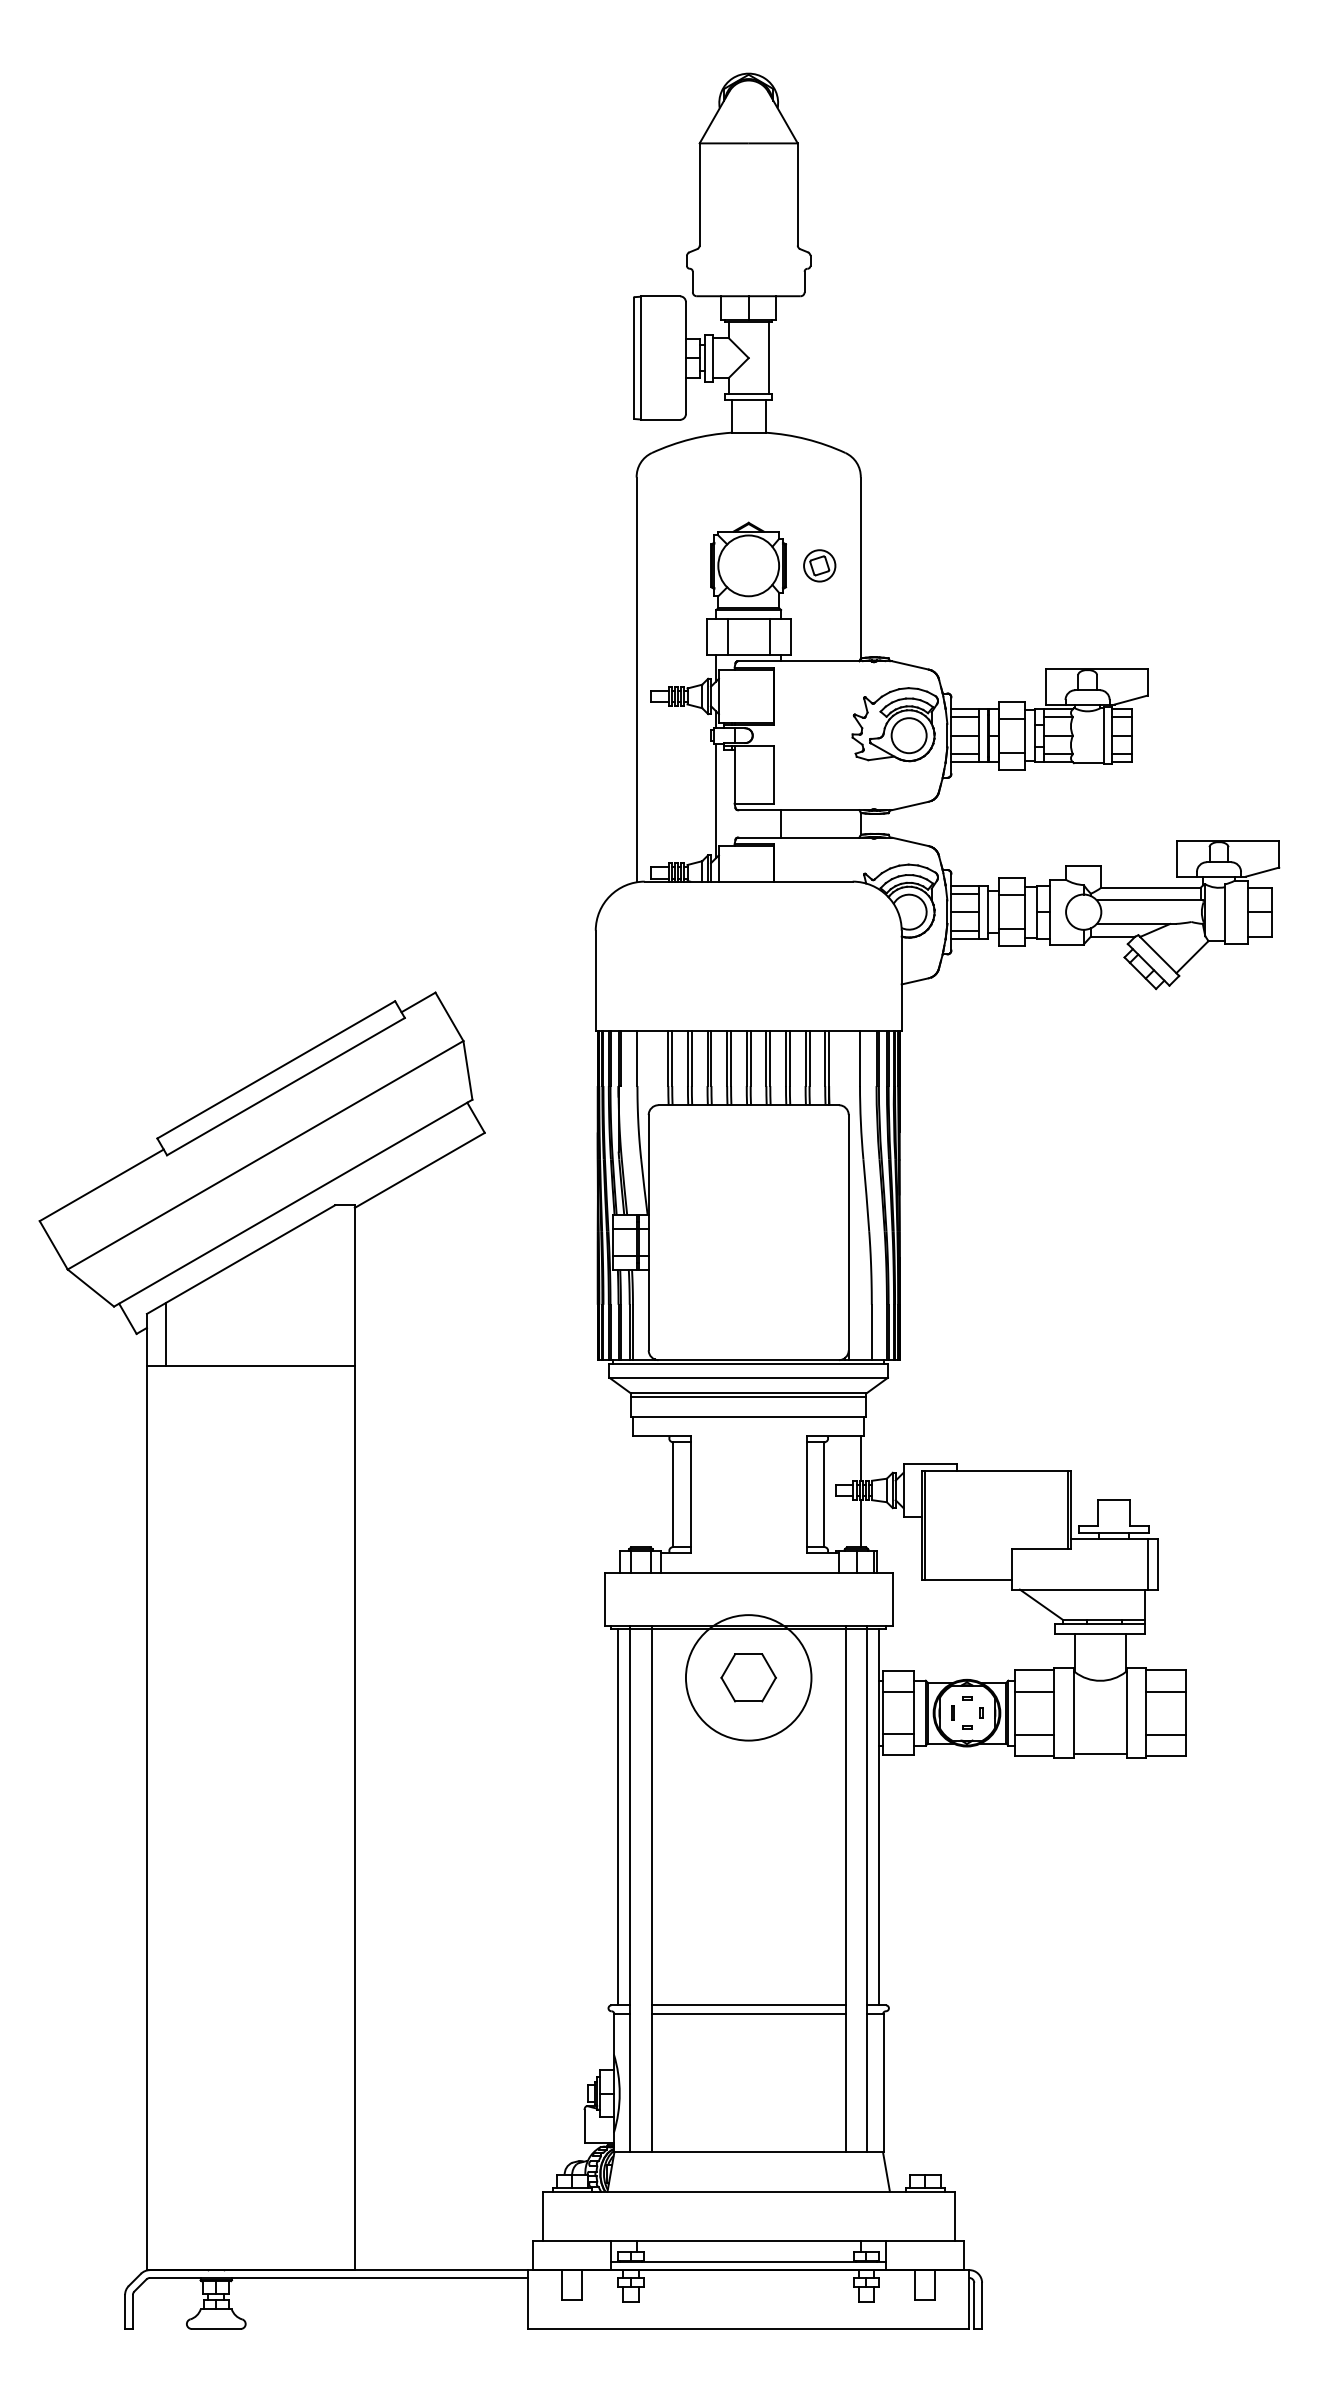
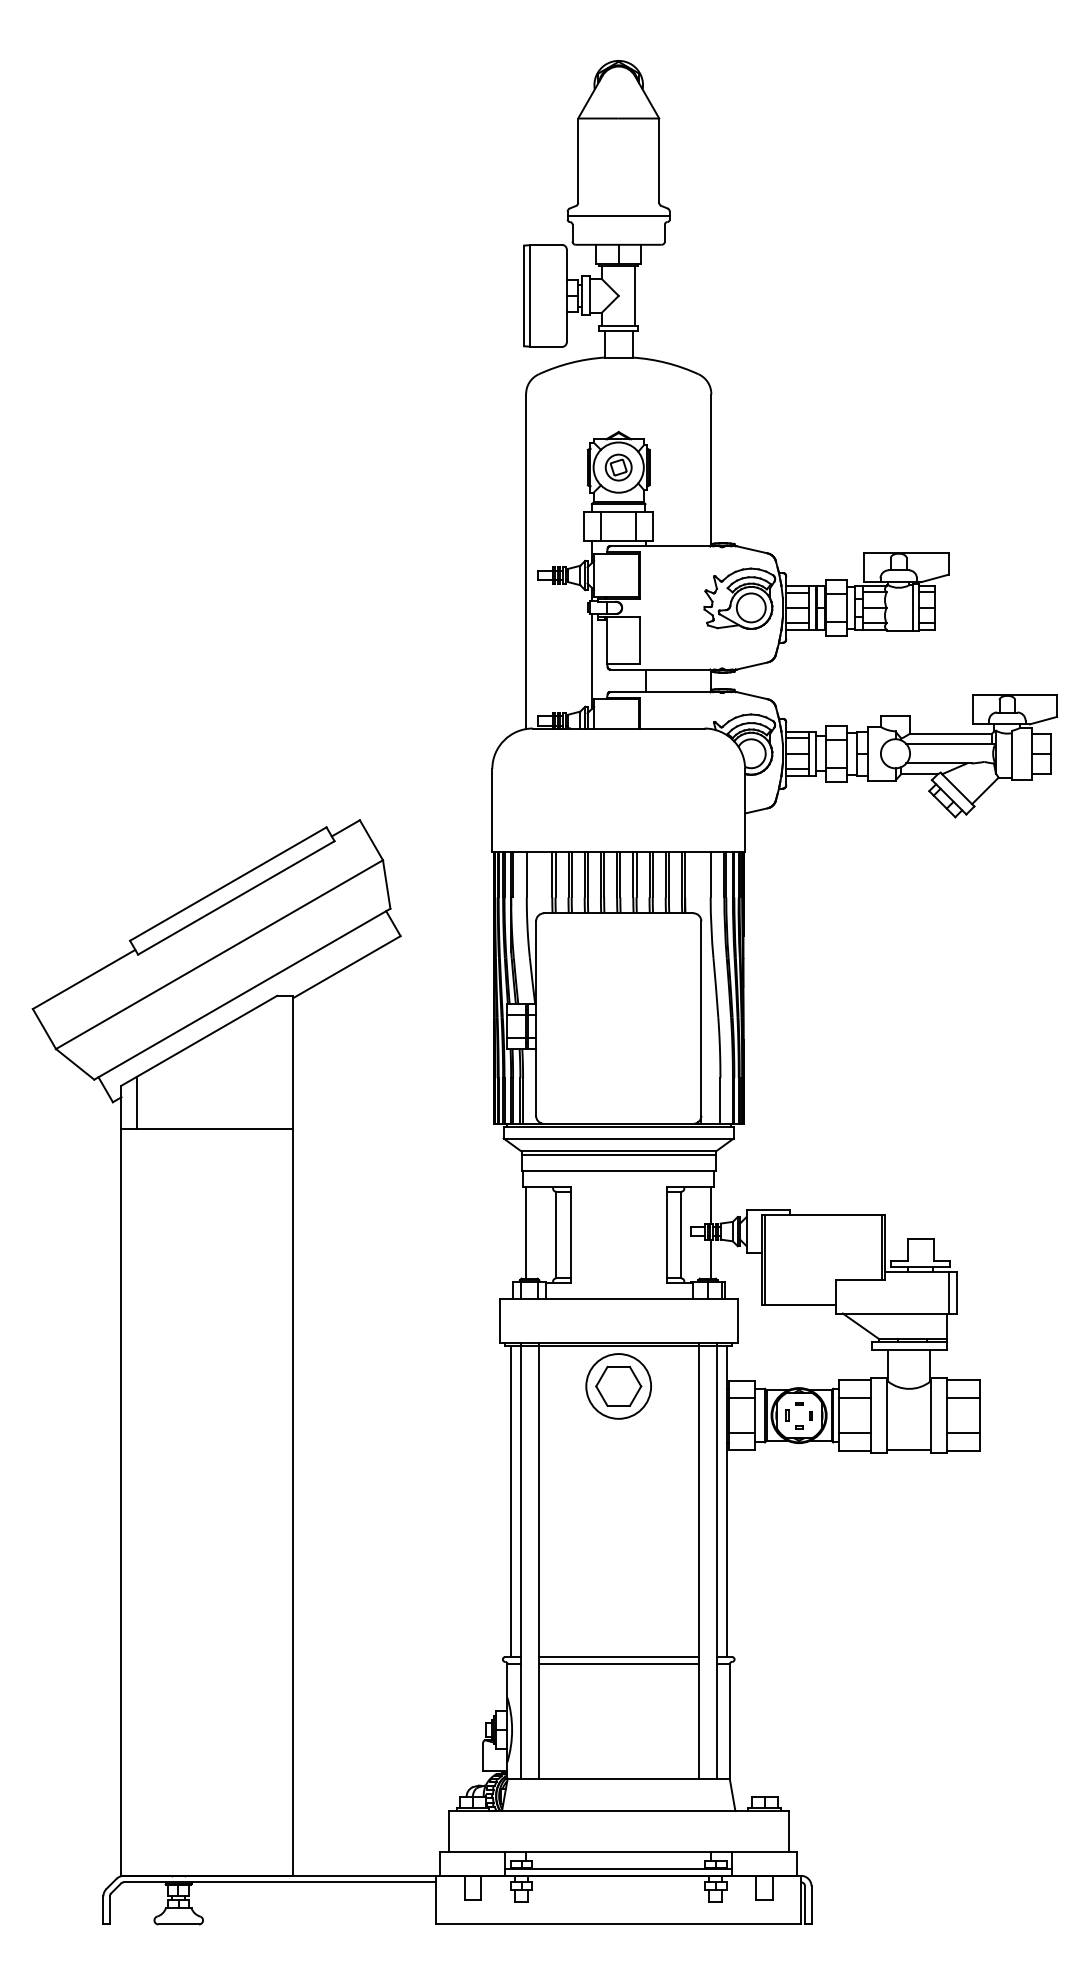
line: (748, 260) -> (618, 215), added
part: (819, 565) -> (618, 467), moved
line: (636, 1491) -> (525, 1232), added
circle: (748, 1677) -> (618, 1386), size x0.62

